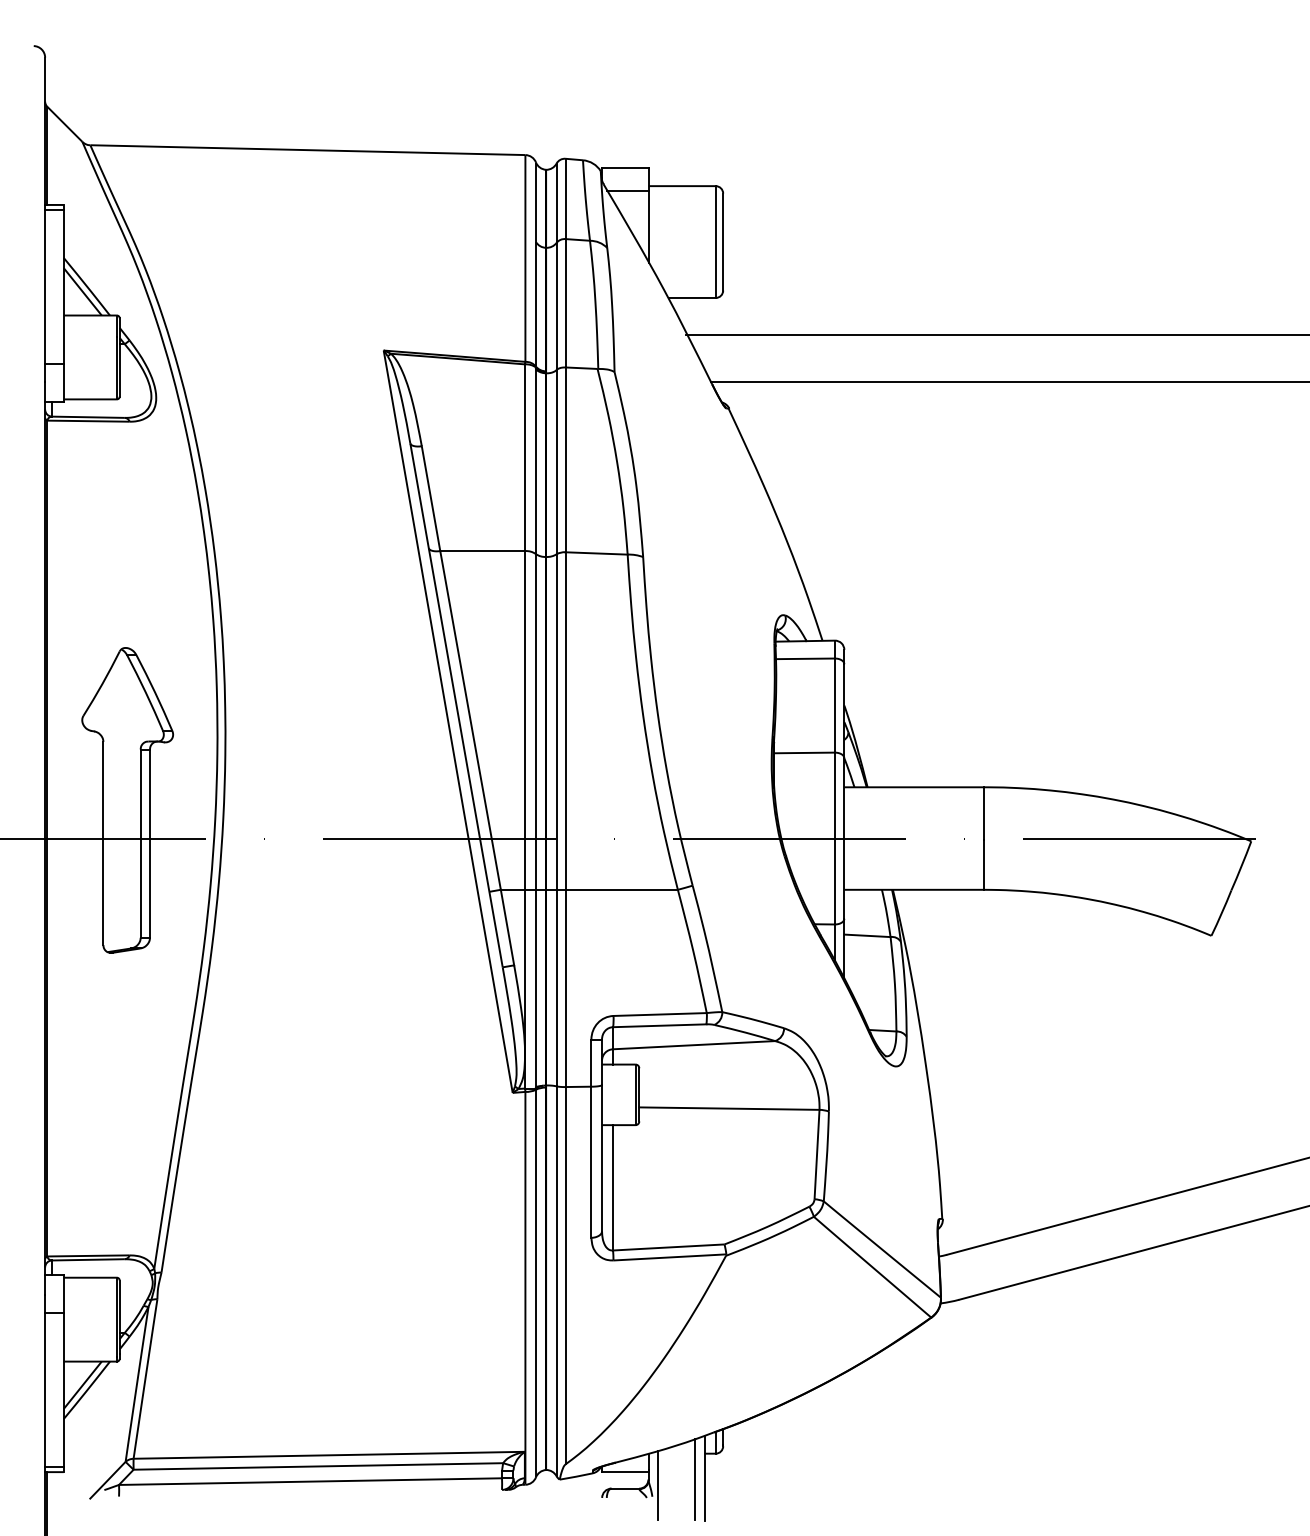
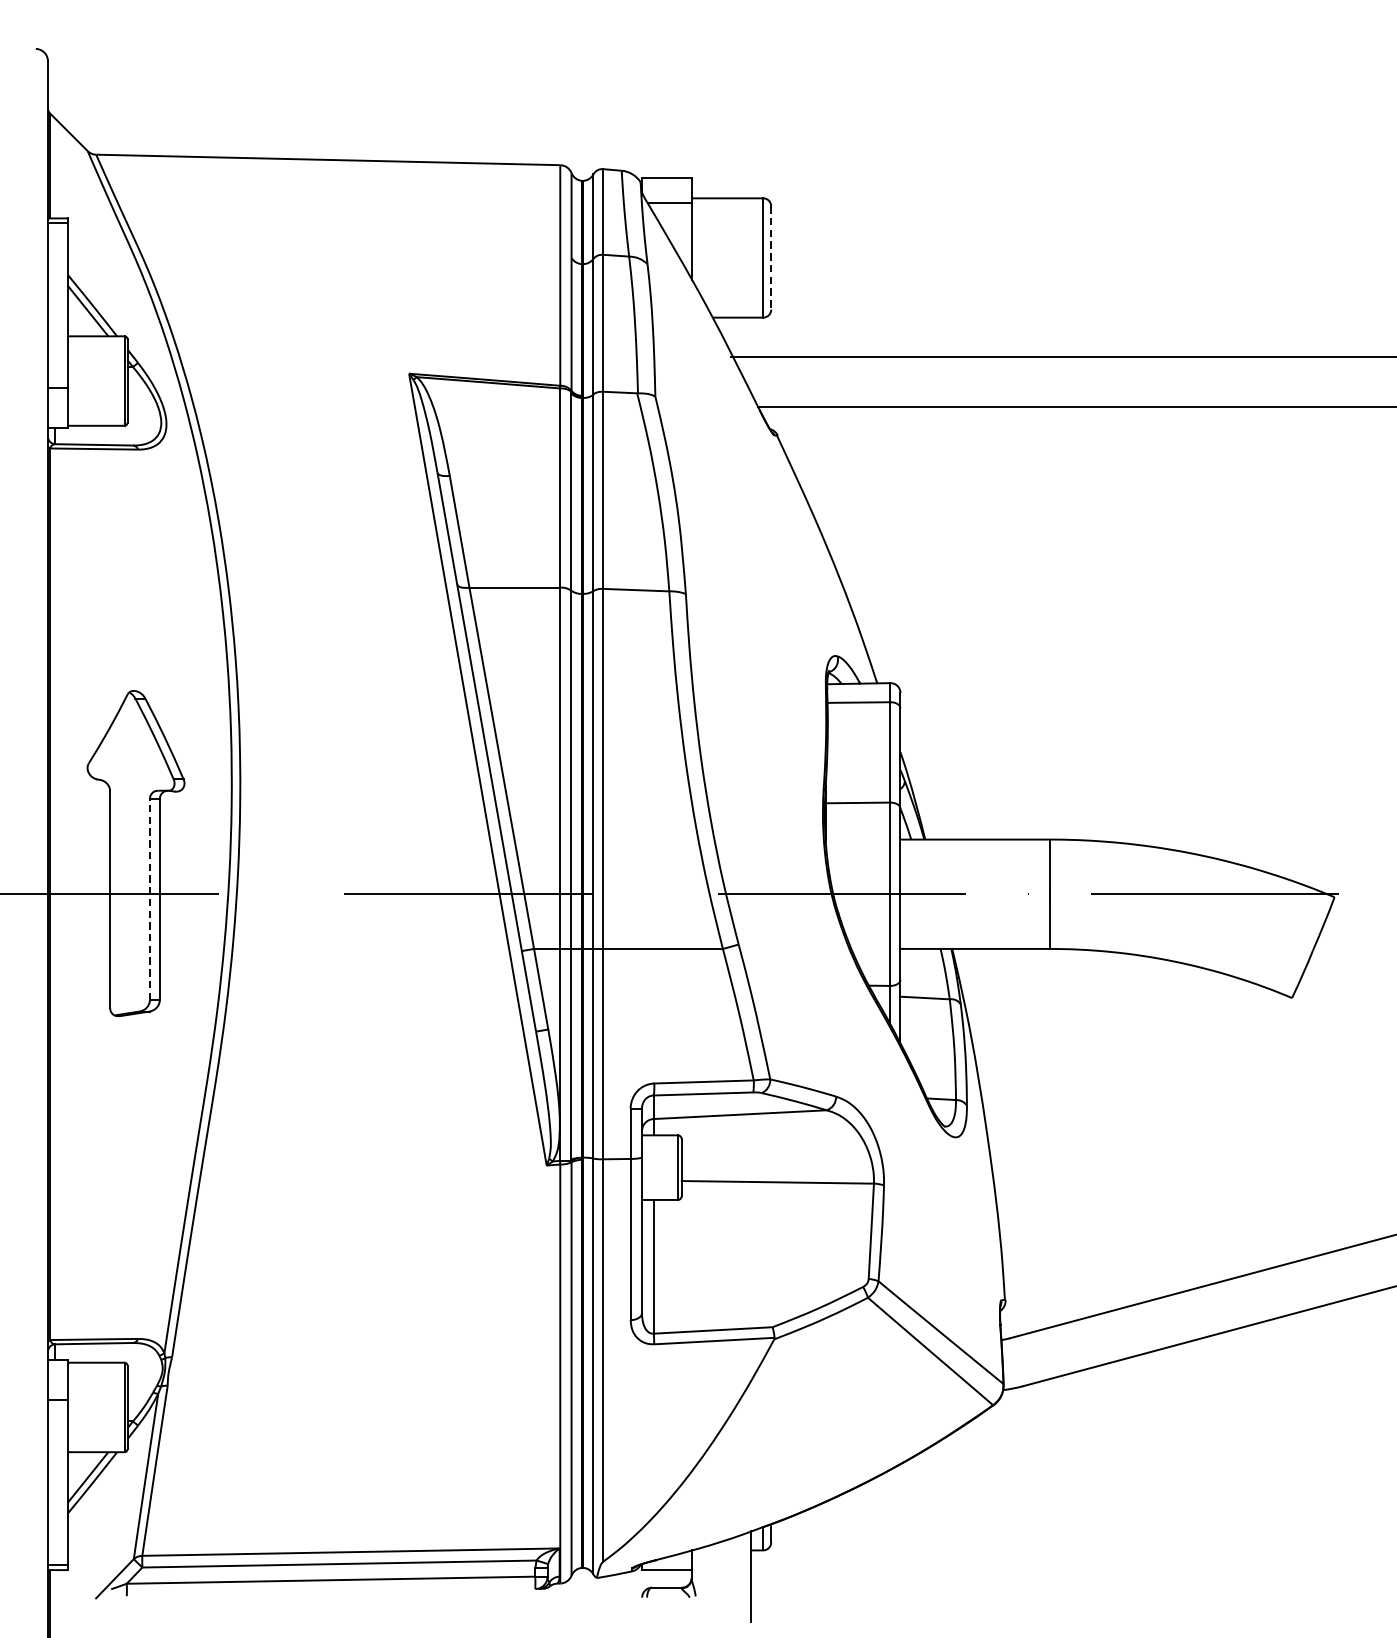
line: (723, 242) -> (771, 258), solid -> dashed
line: (140, 843) -> (149, 899), solid -> dashed
line: (695, 1479) -> (741, 1577), removed
line: (657, 1485) -> (701, 1584), removed

